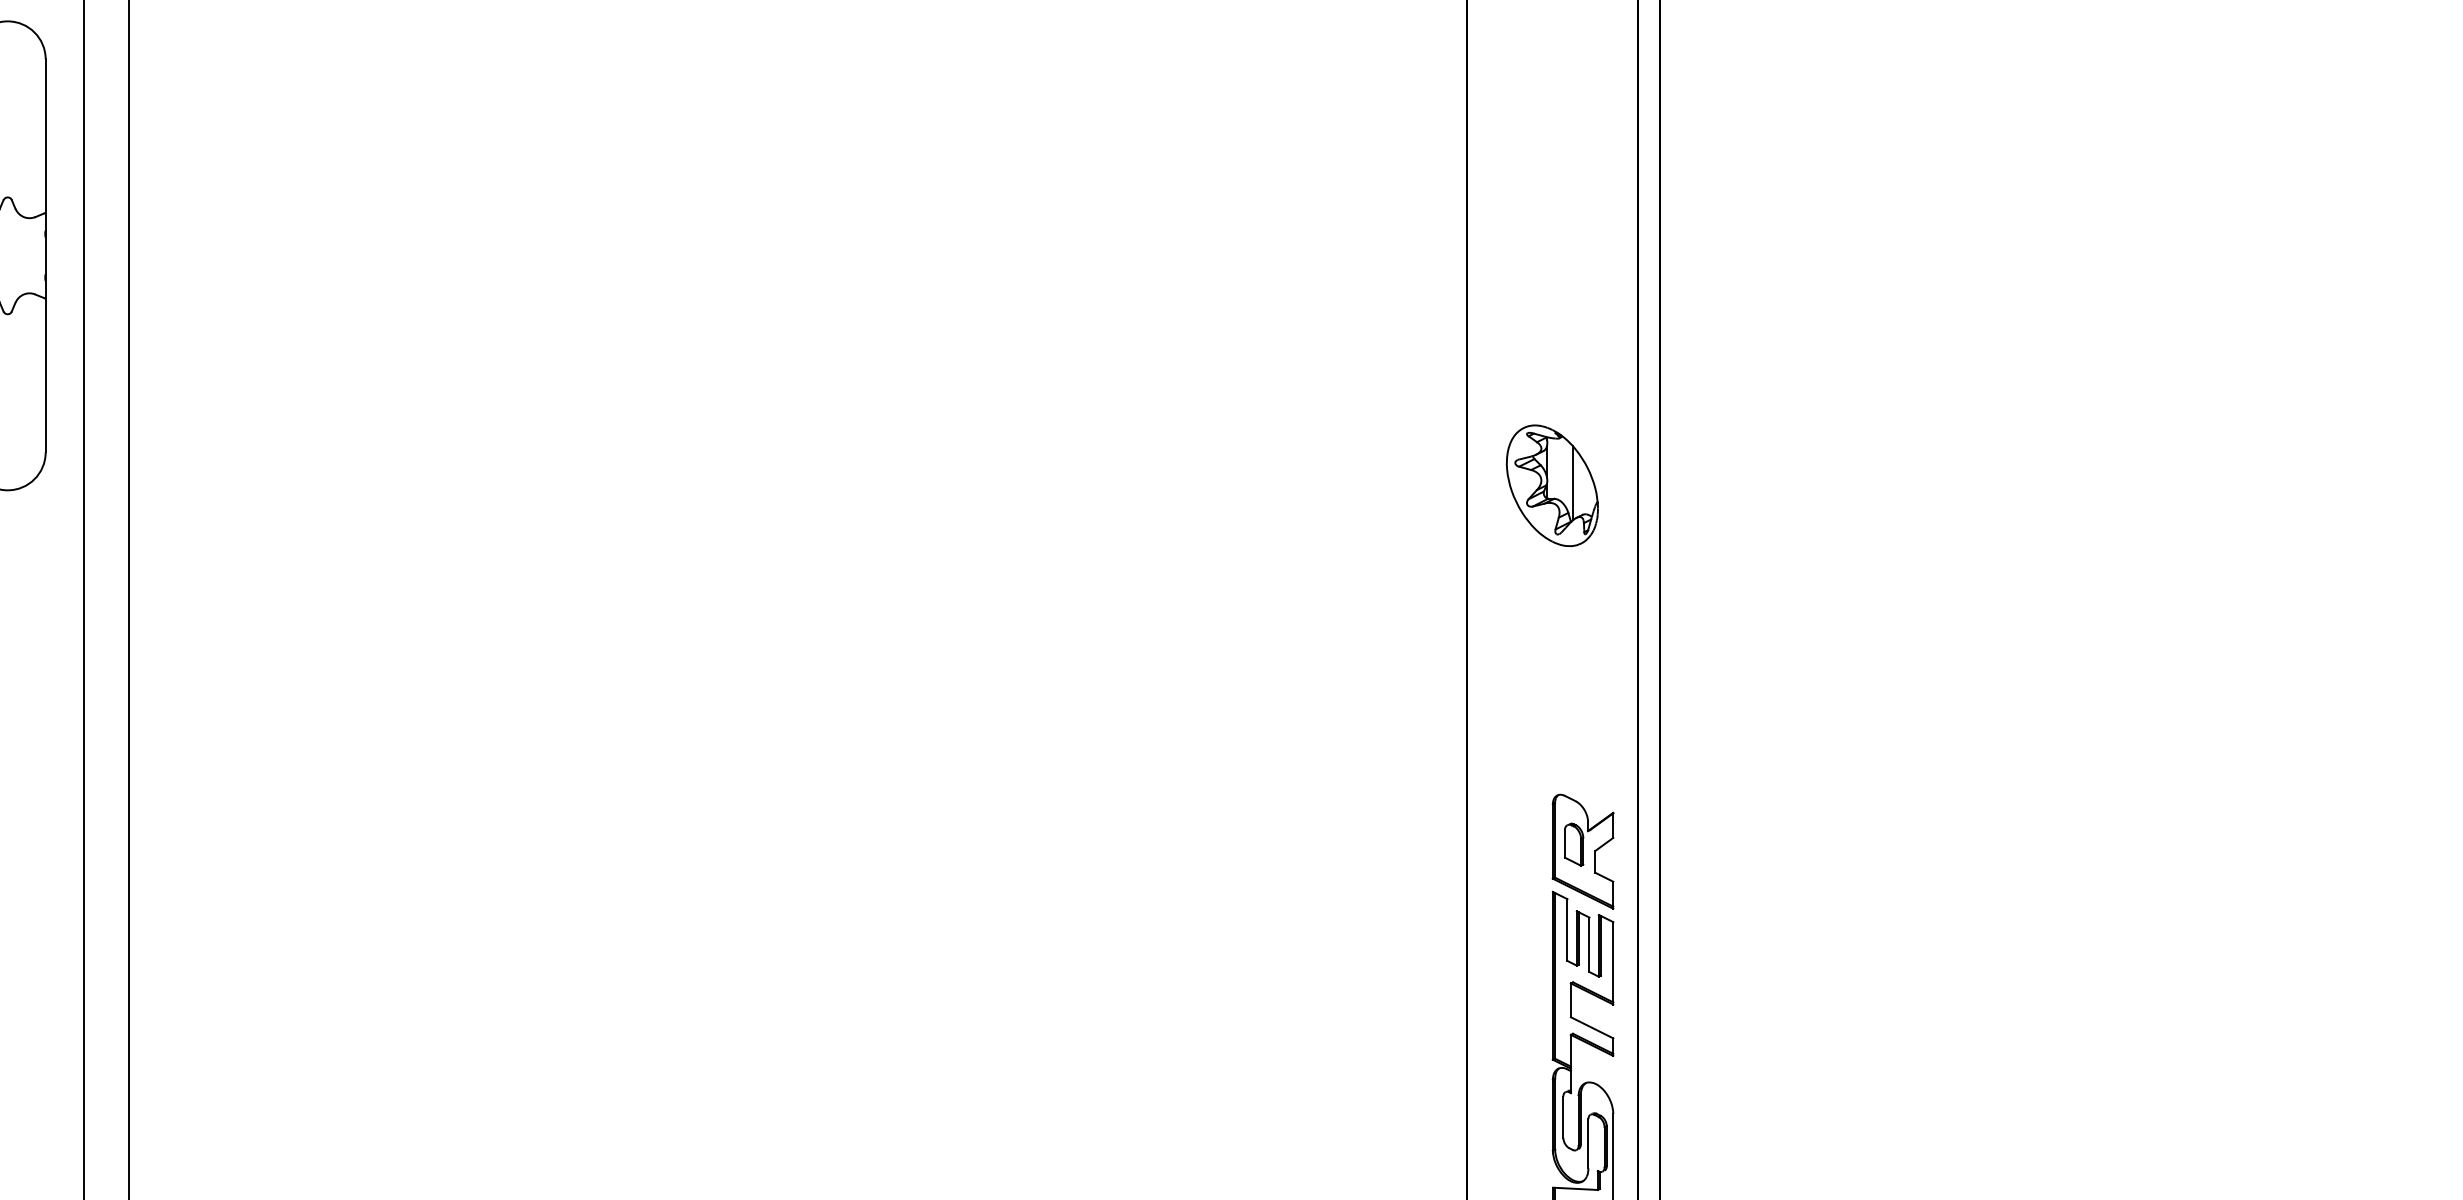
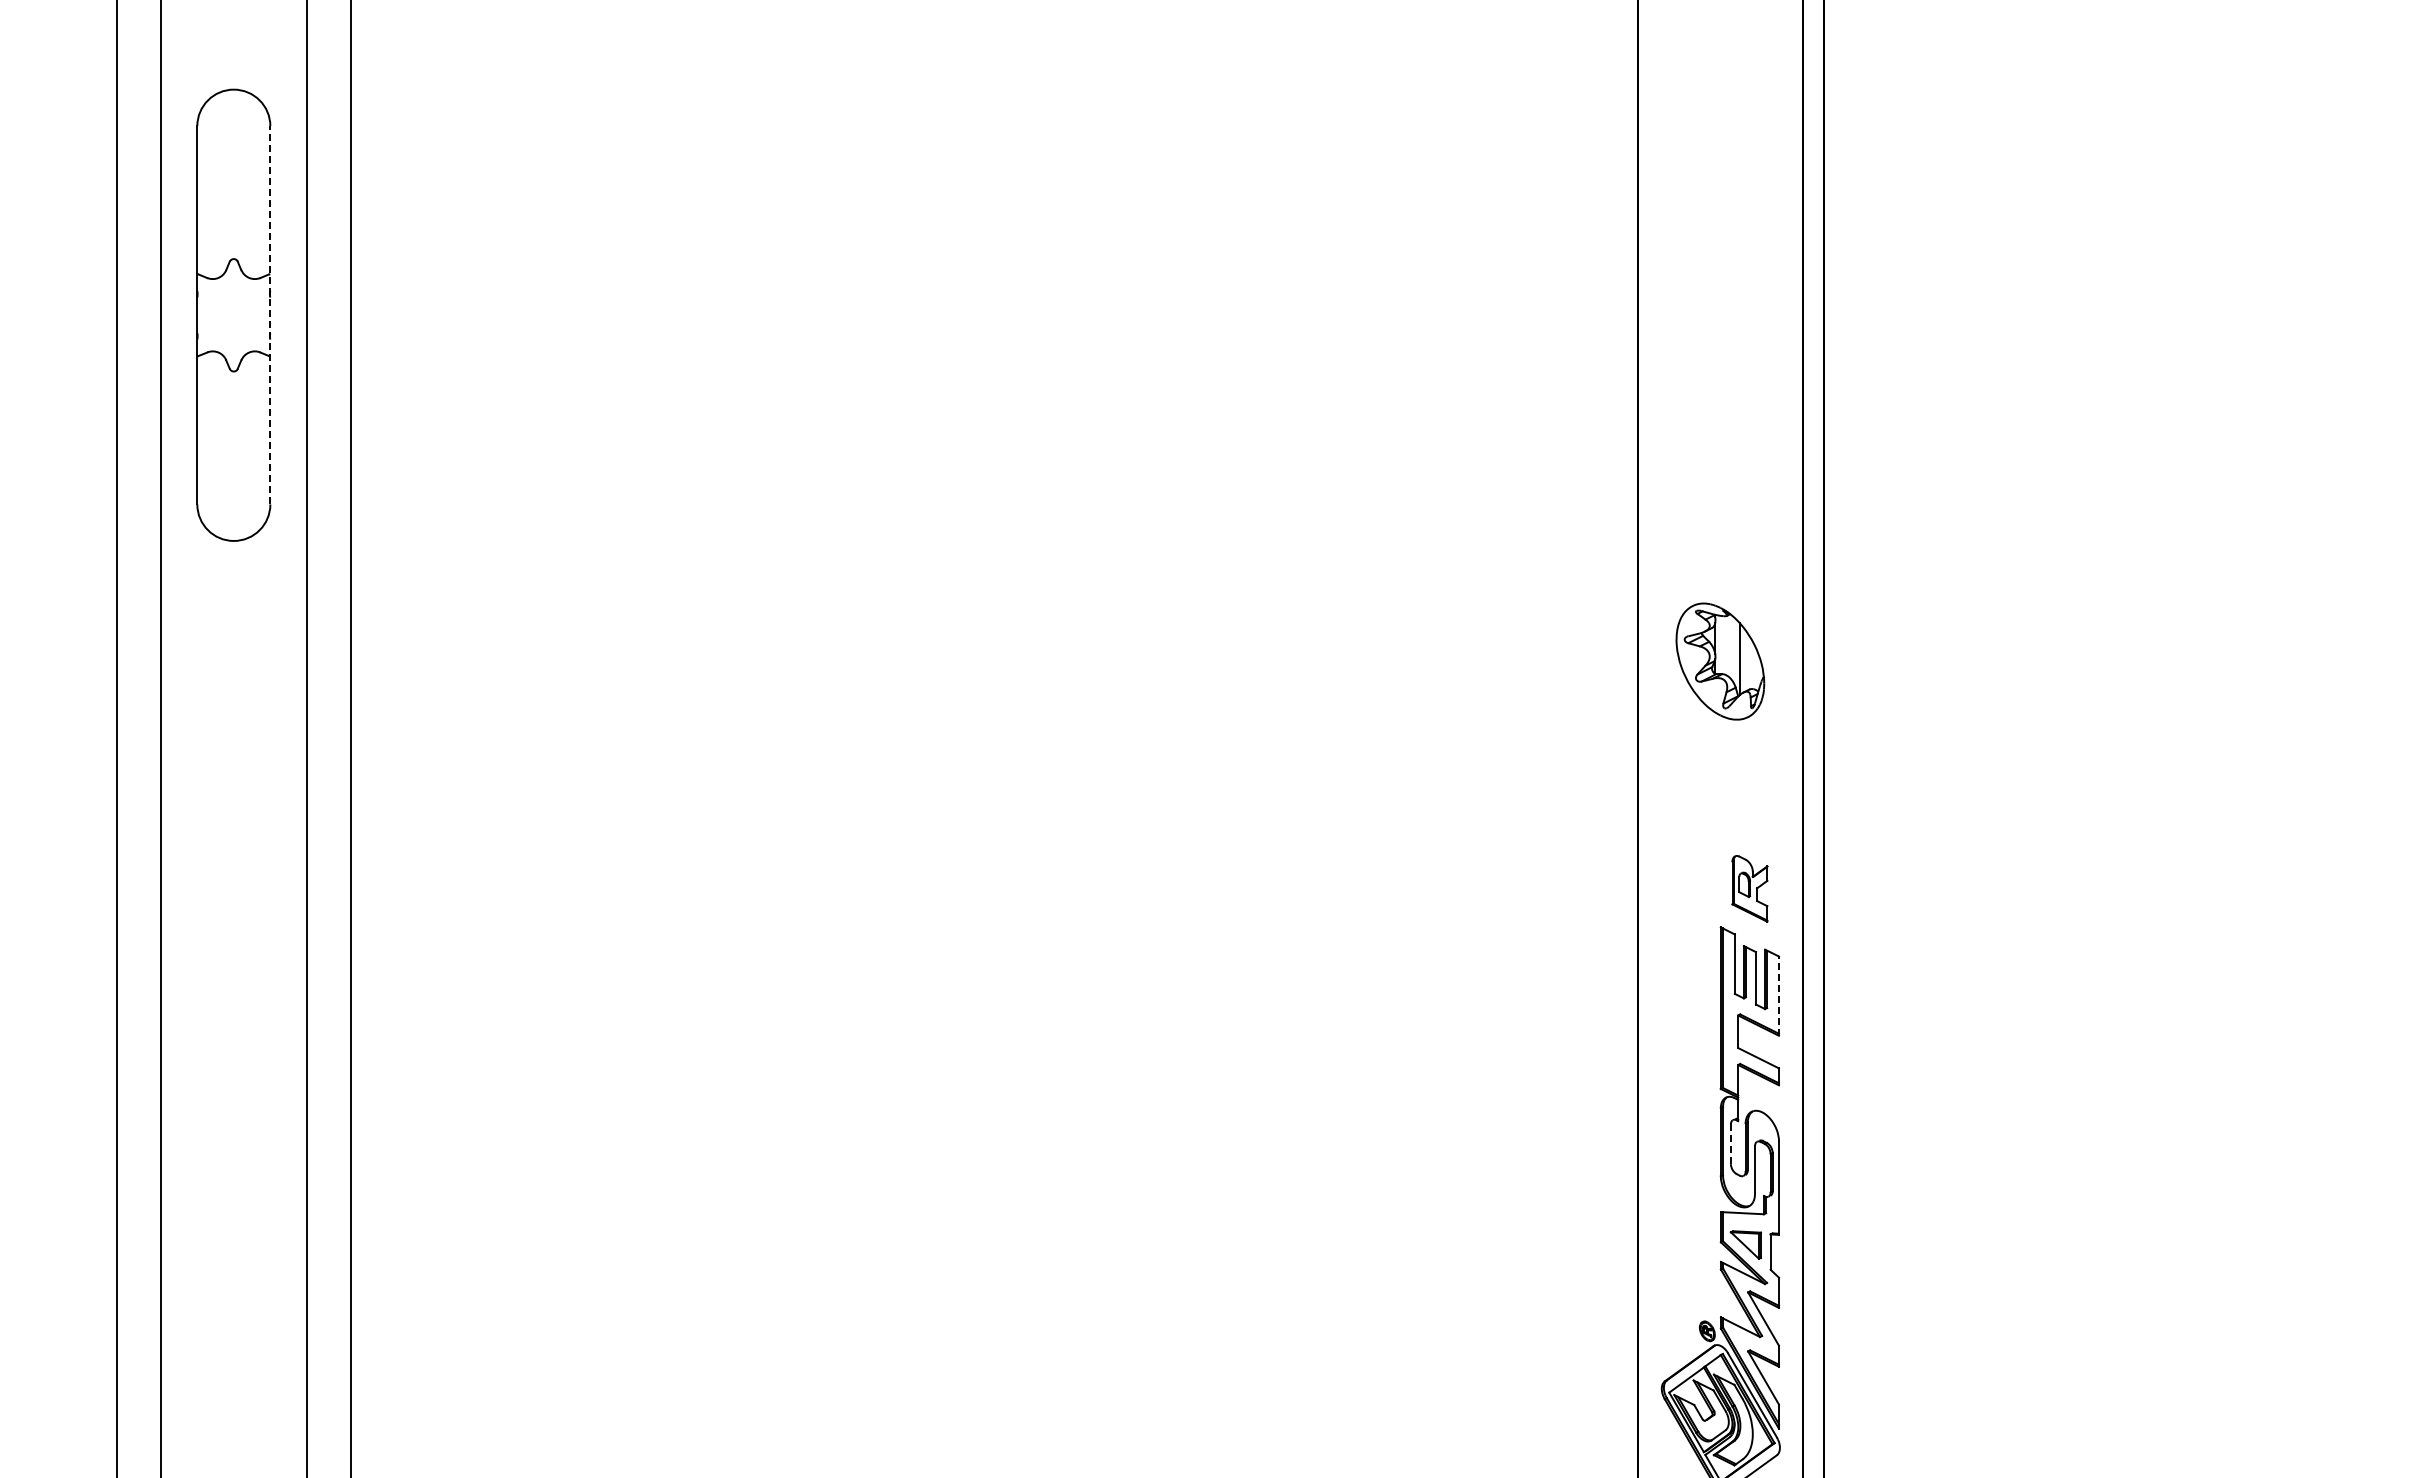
line: (45, 255) -> (270, 314), solid -> dashed
part: (1552, 485) -> (1720, 661), moved
part: (1582, 851) -> (1749, 888), size x0.6
line: (1612, 963) -> (1778, 996), solid -> dashed
line: (1562, 1117) -> (1730, 1144), solid -> dashed

